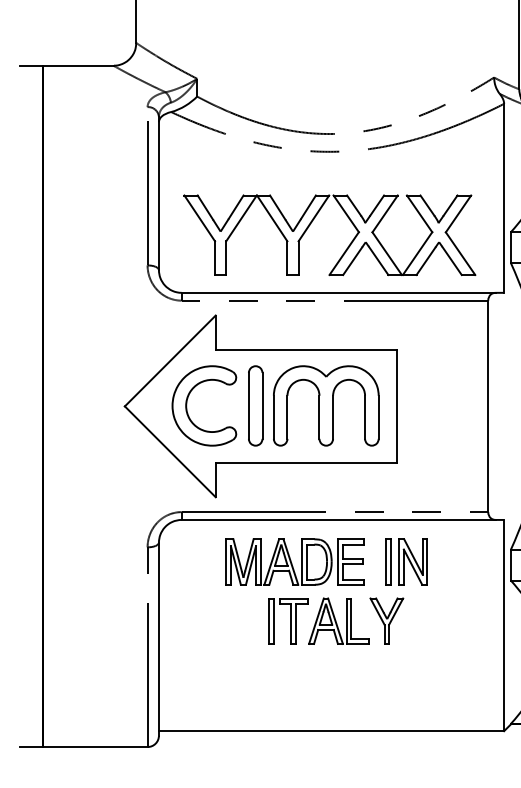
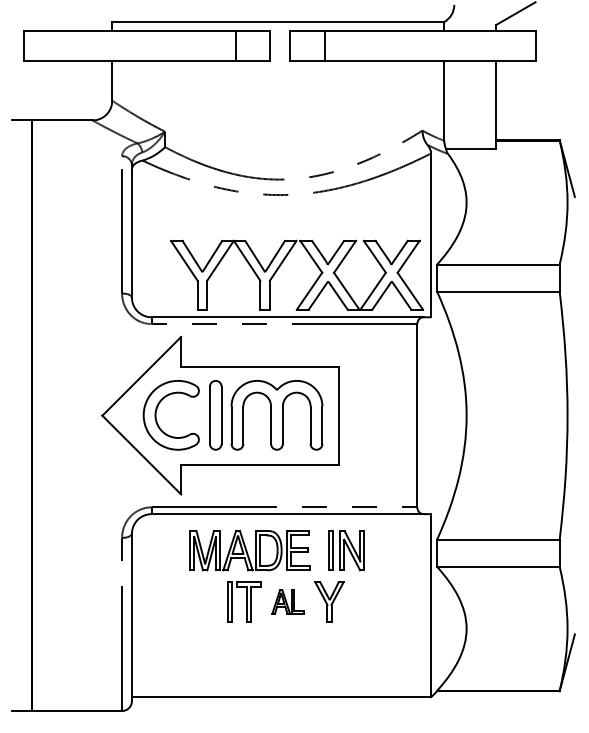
part: (311, 223) -> (281, 265), moved
part: (338, 620) -> (287, 601), size x0.6

